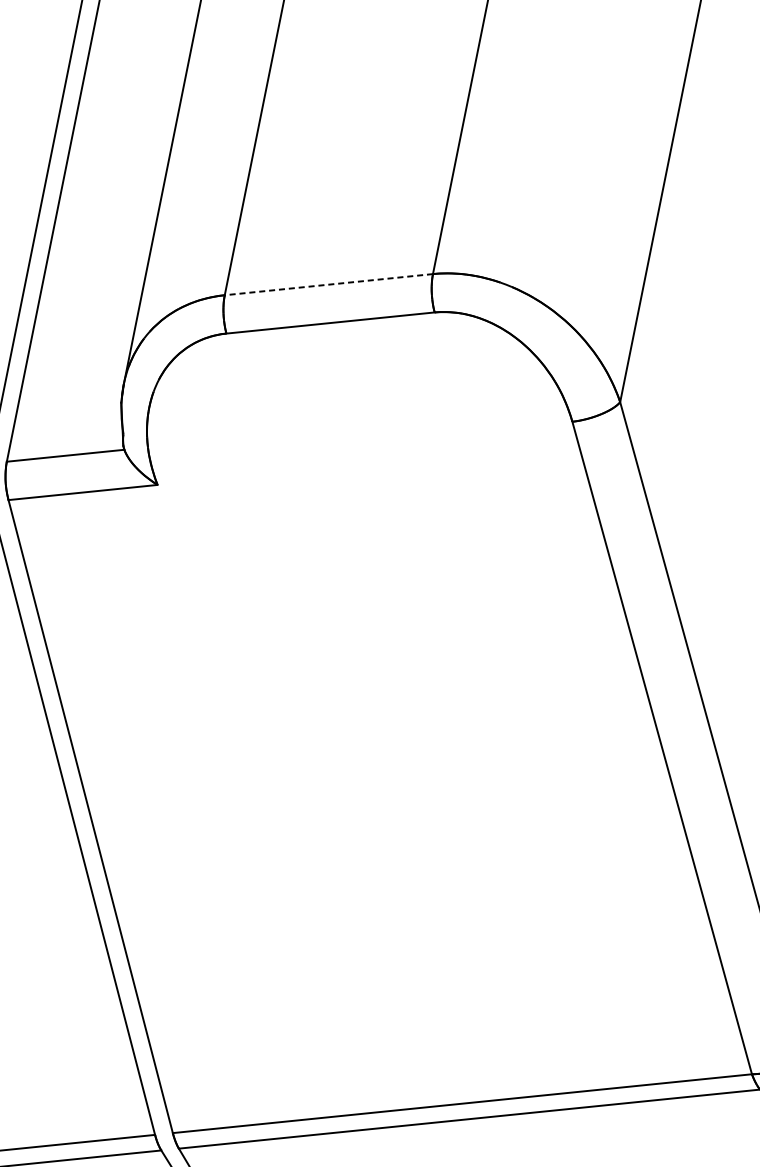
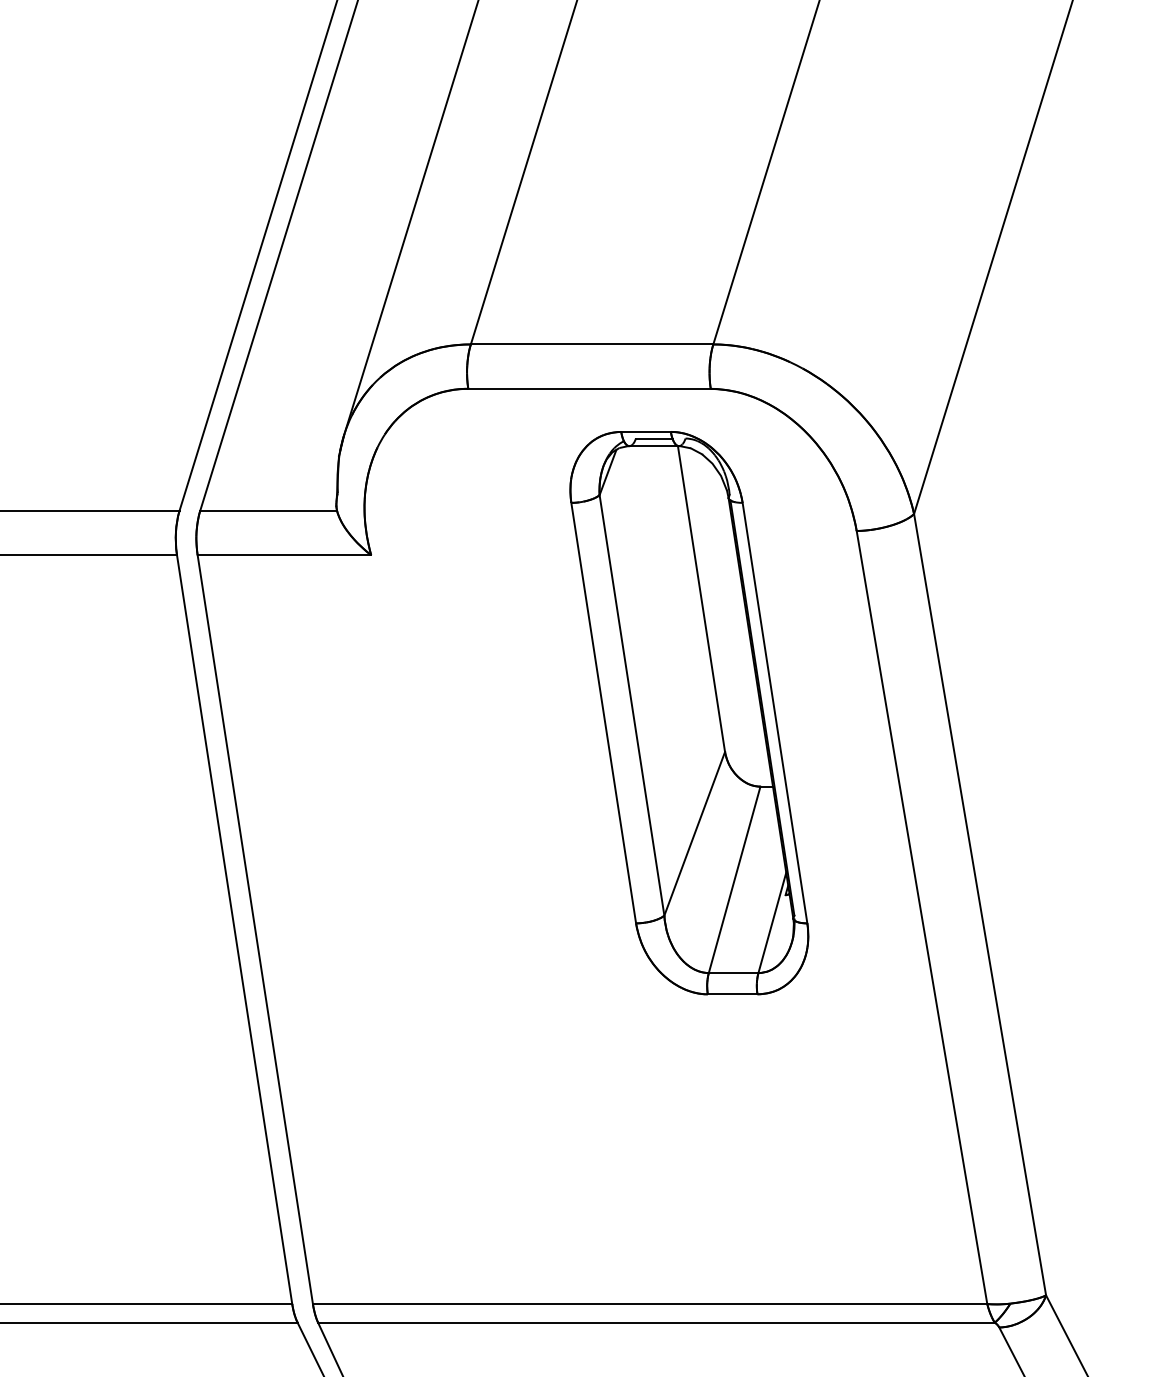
line: (328, 284) -> (591, 344), dashed -> solid
part: (444, 593) -> (689, 713), added

